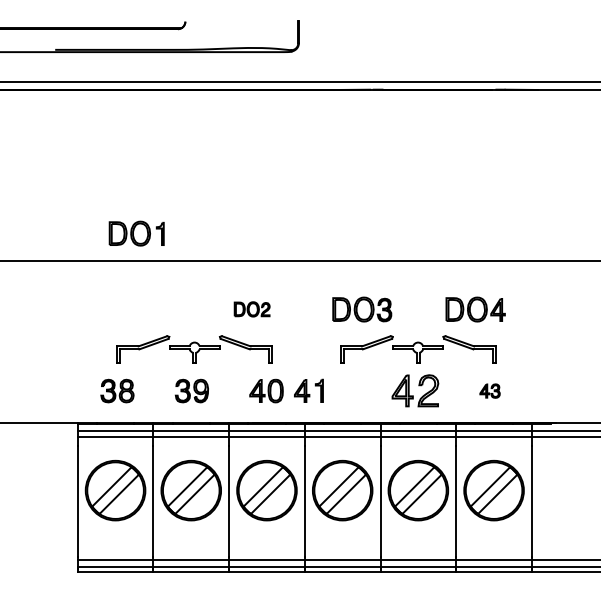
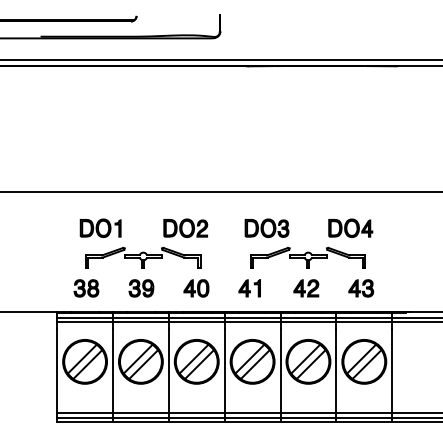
part: (136, 232) -> (100, 227), moved
part: (251, 308) -> (185, 227), size x1.67
part: (308, 391) -> (249, 288), moved
part: (415, 391) -> (306, 288), size x0.71
part: (490, 391) -> (361, 288), size x1.67

